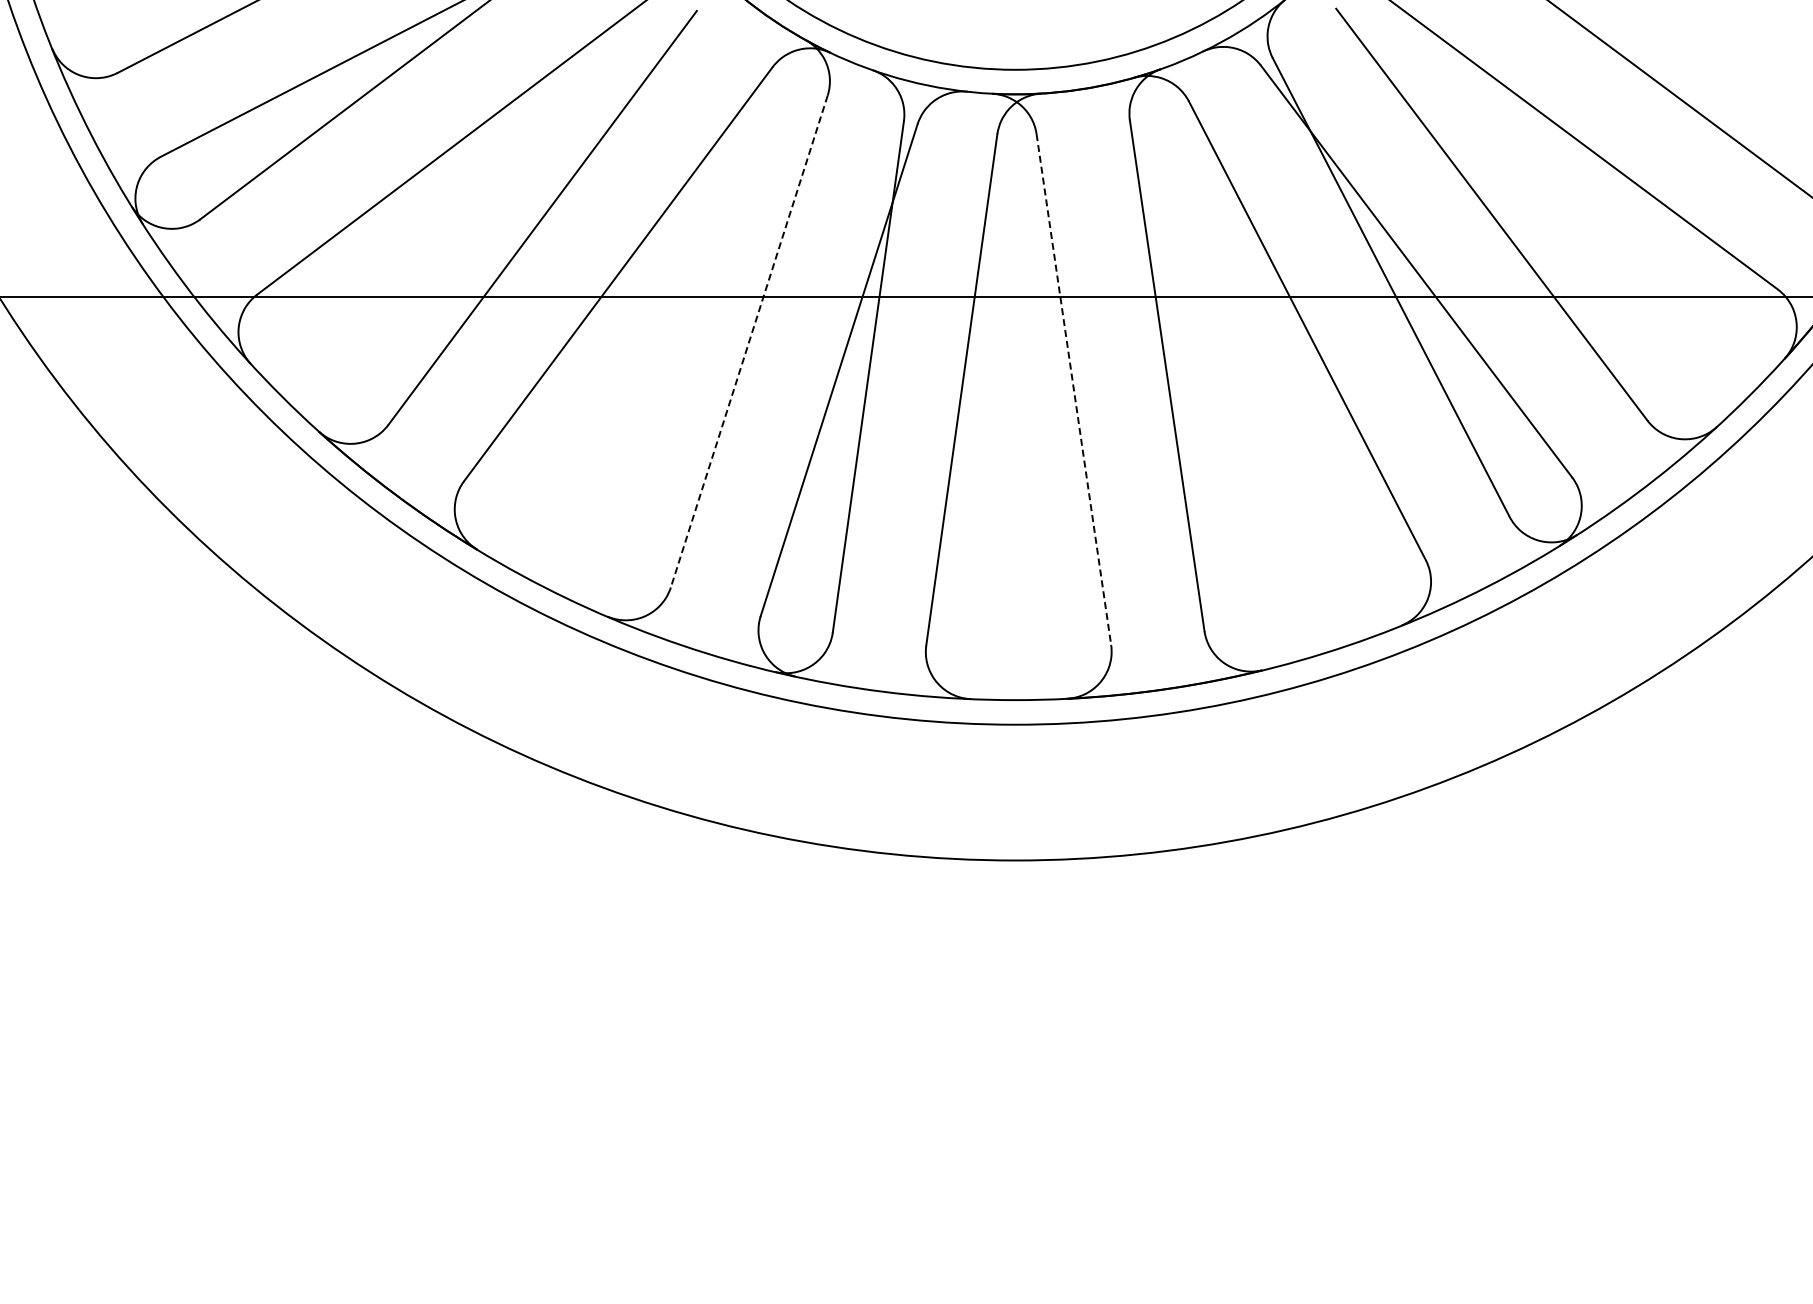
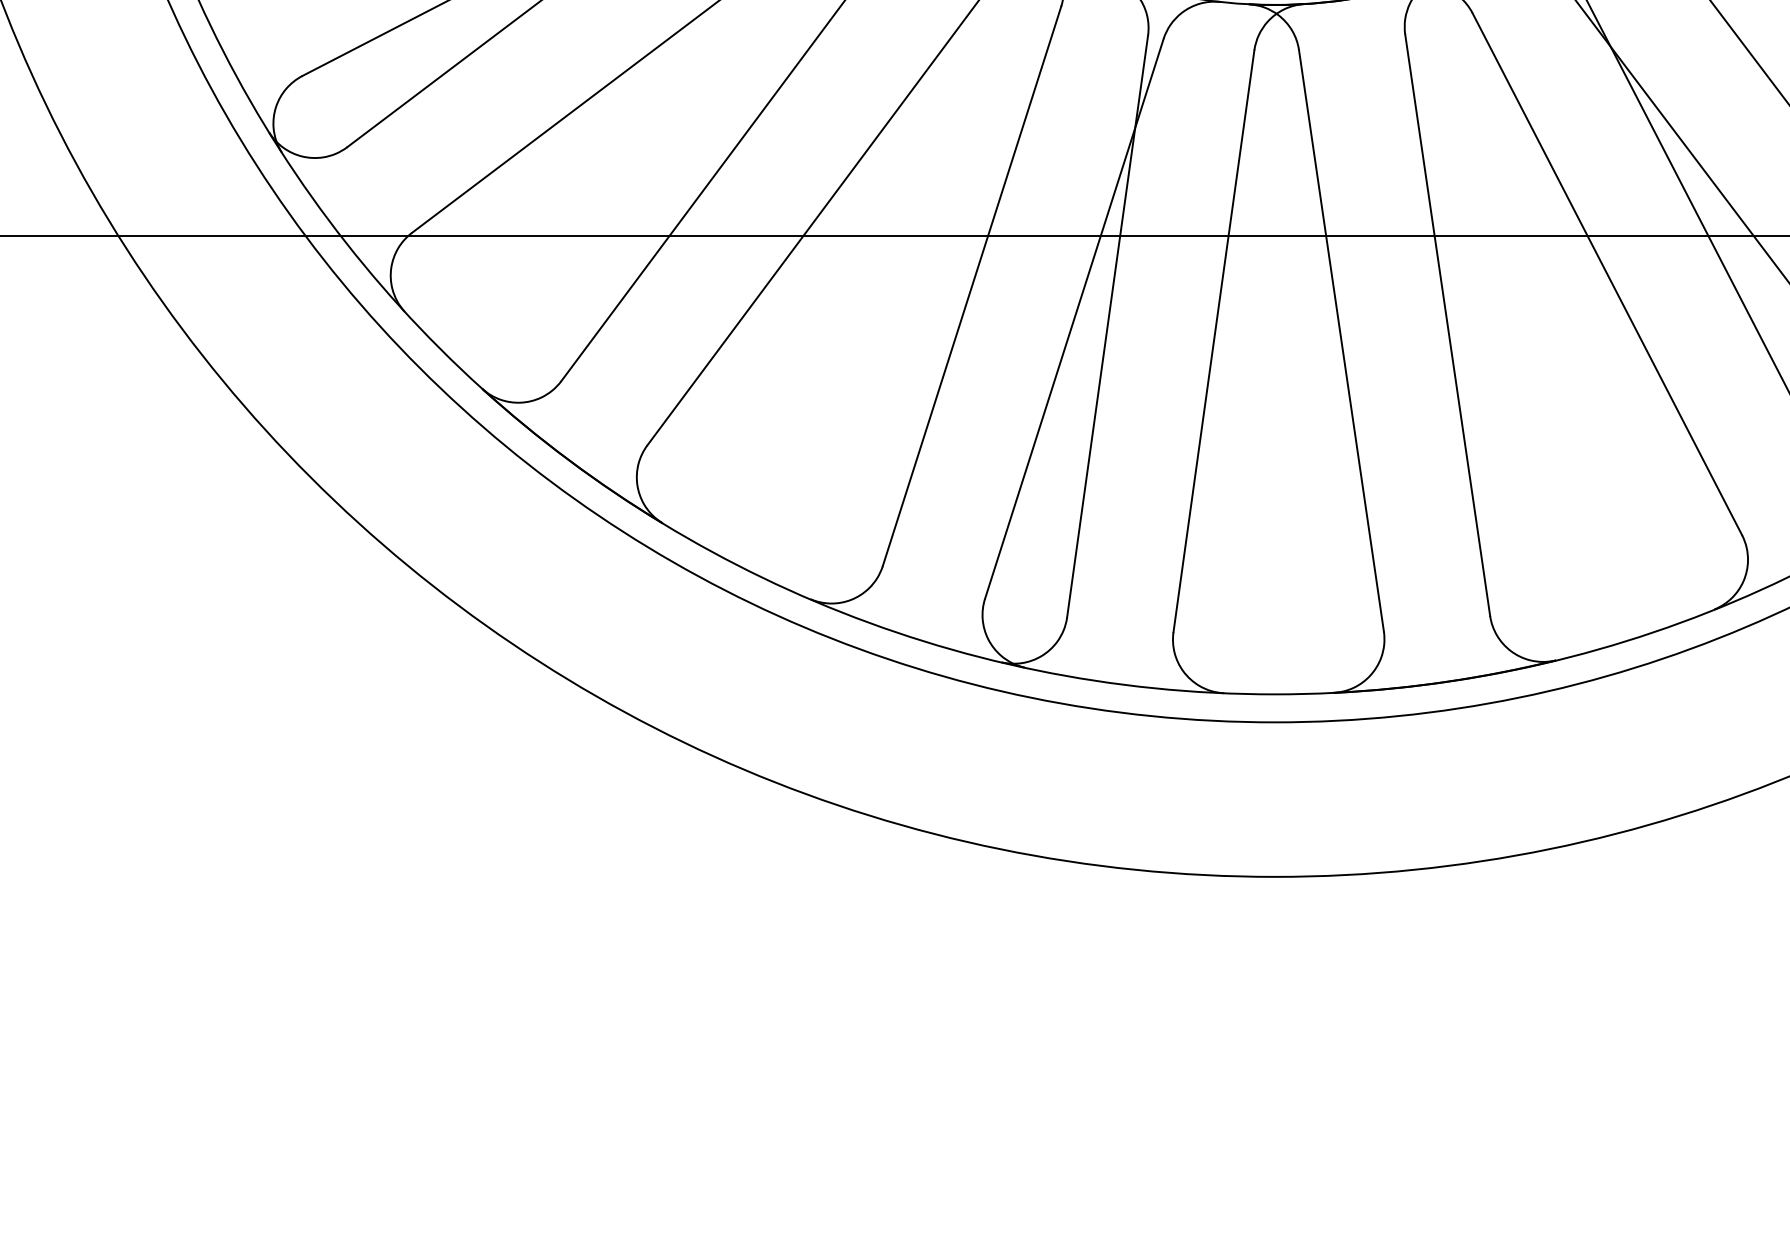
line: (749, 342) -> (972, 287), dashed -> solid
line: (1073, 390) -> (1341, 341), dashed -> solid

